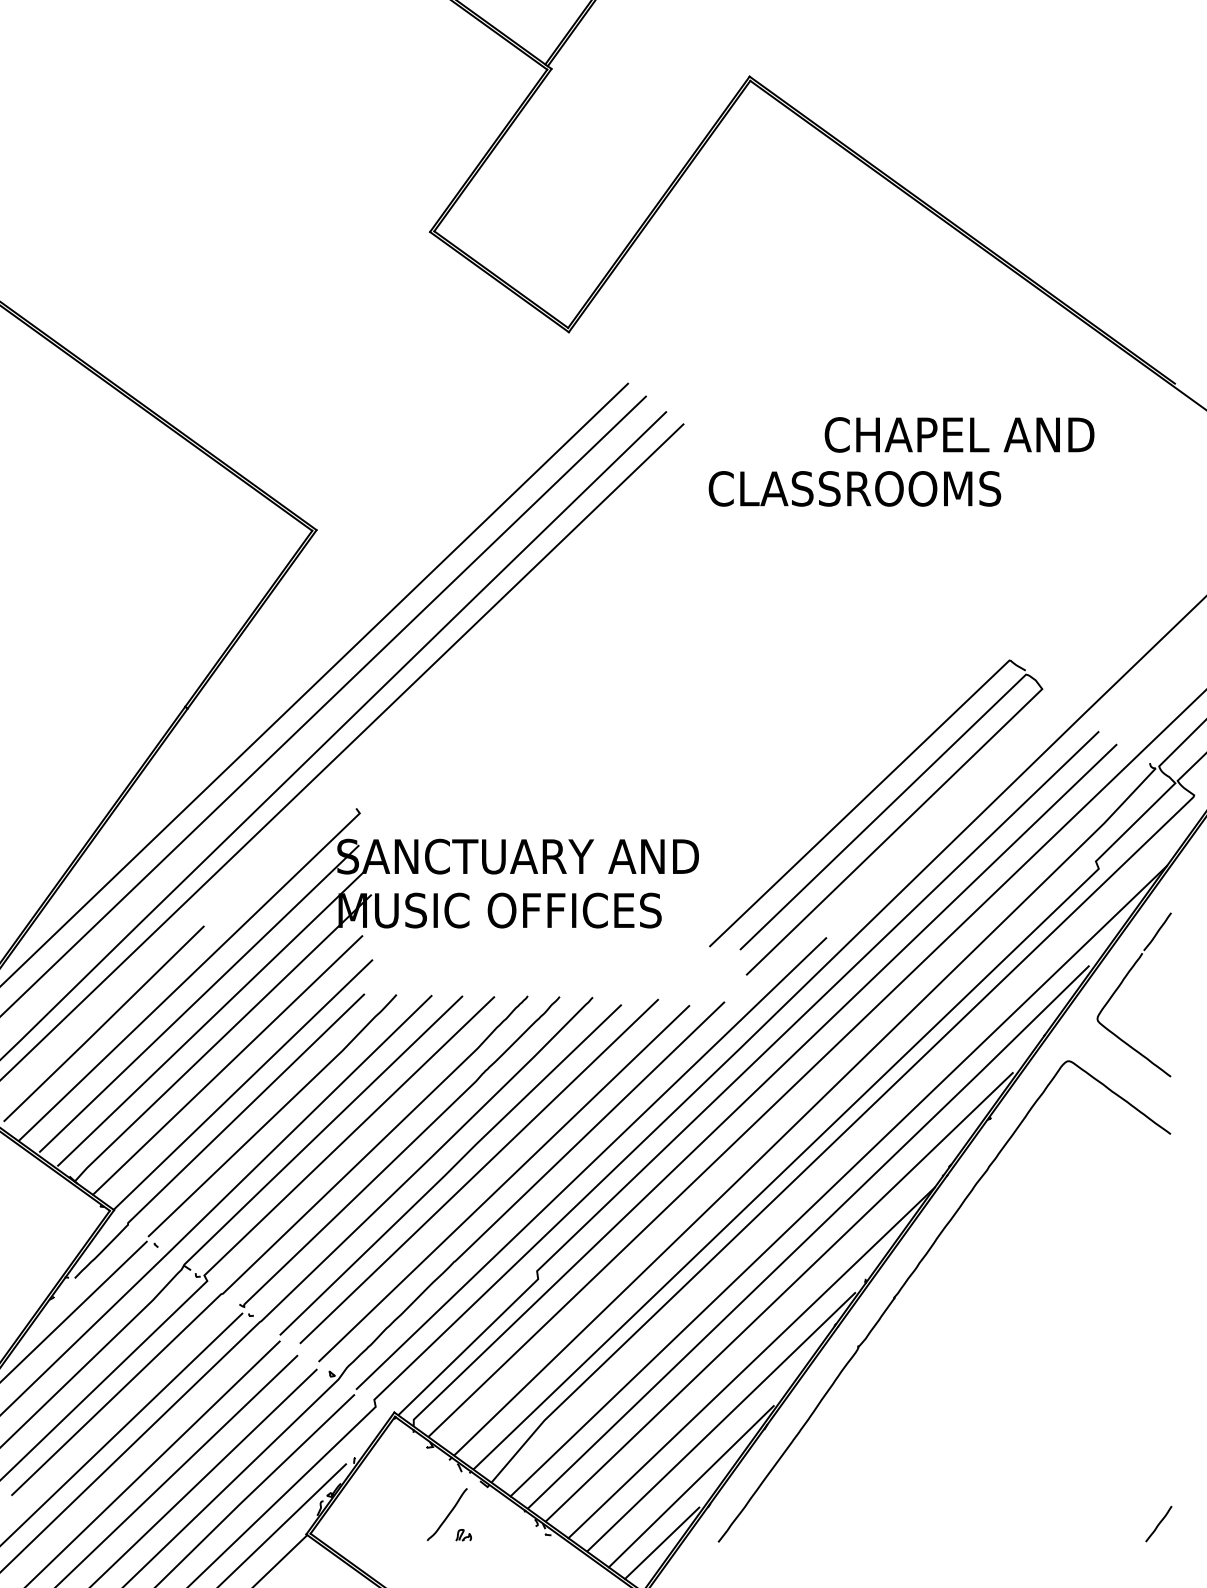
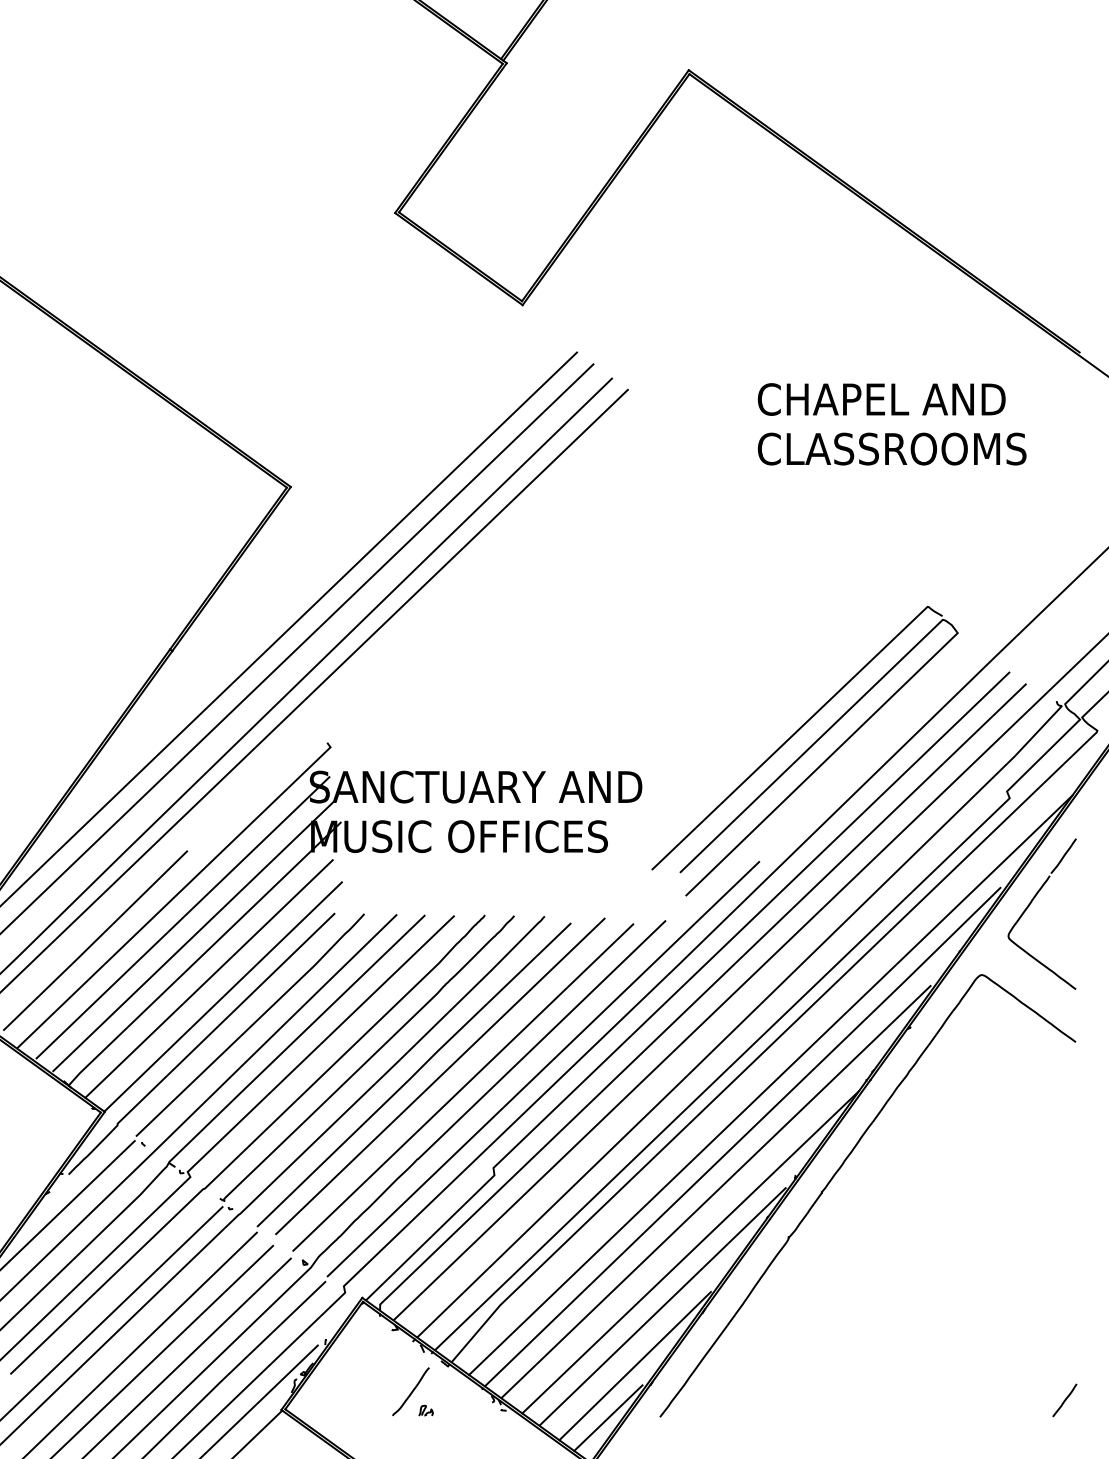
text: (854, 488) -> (891, 448), moved

